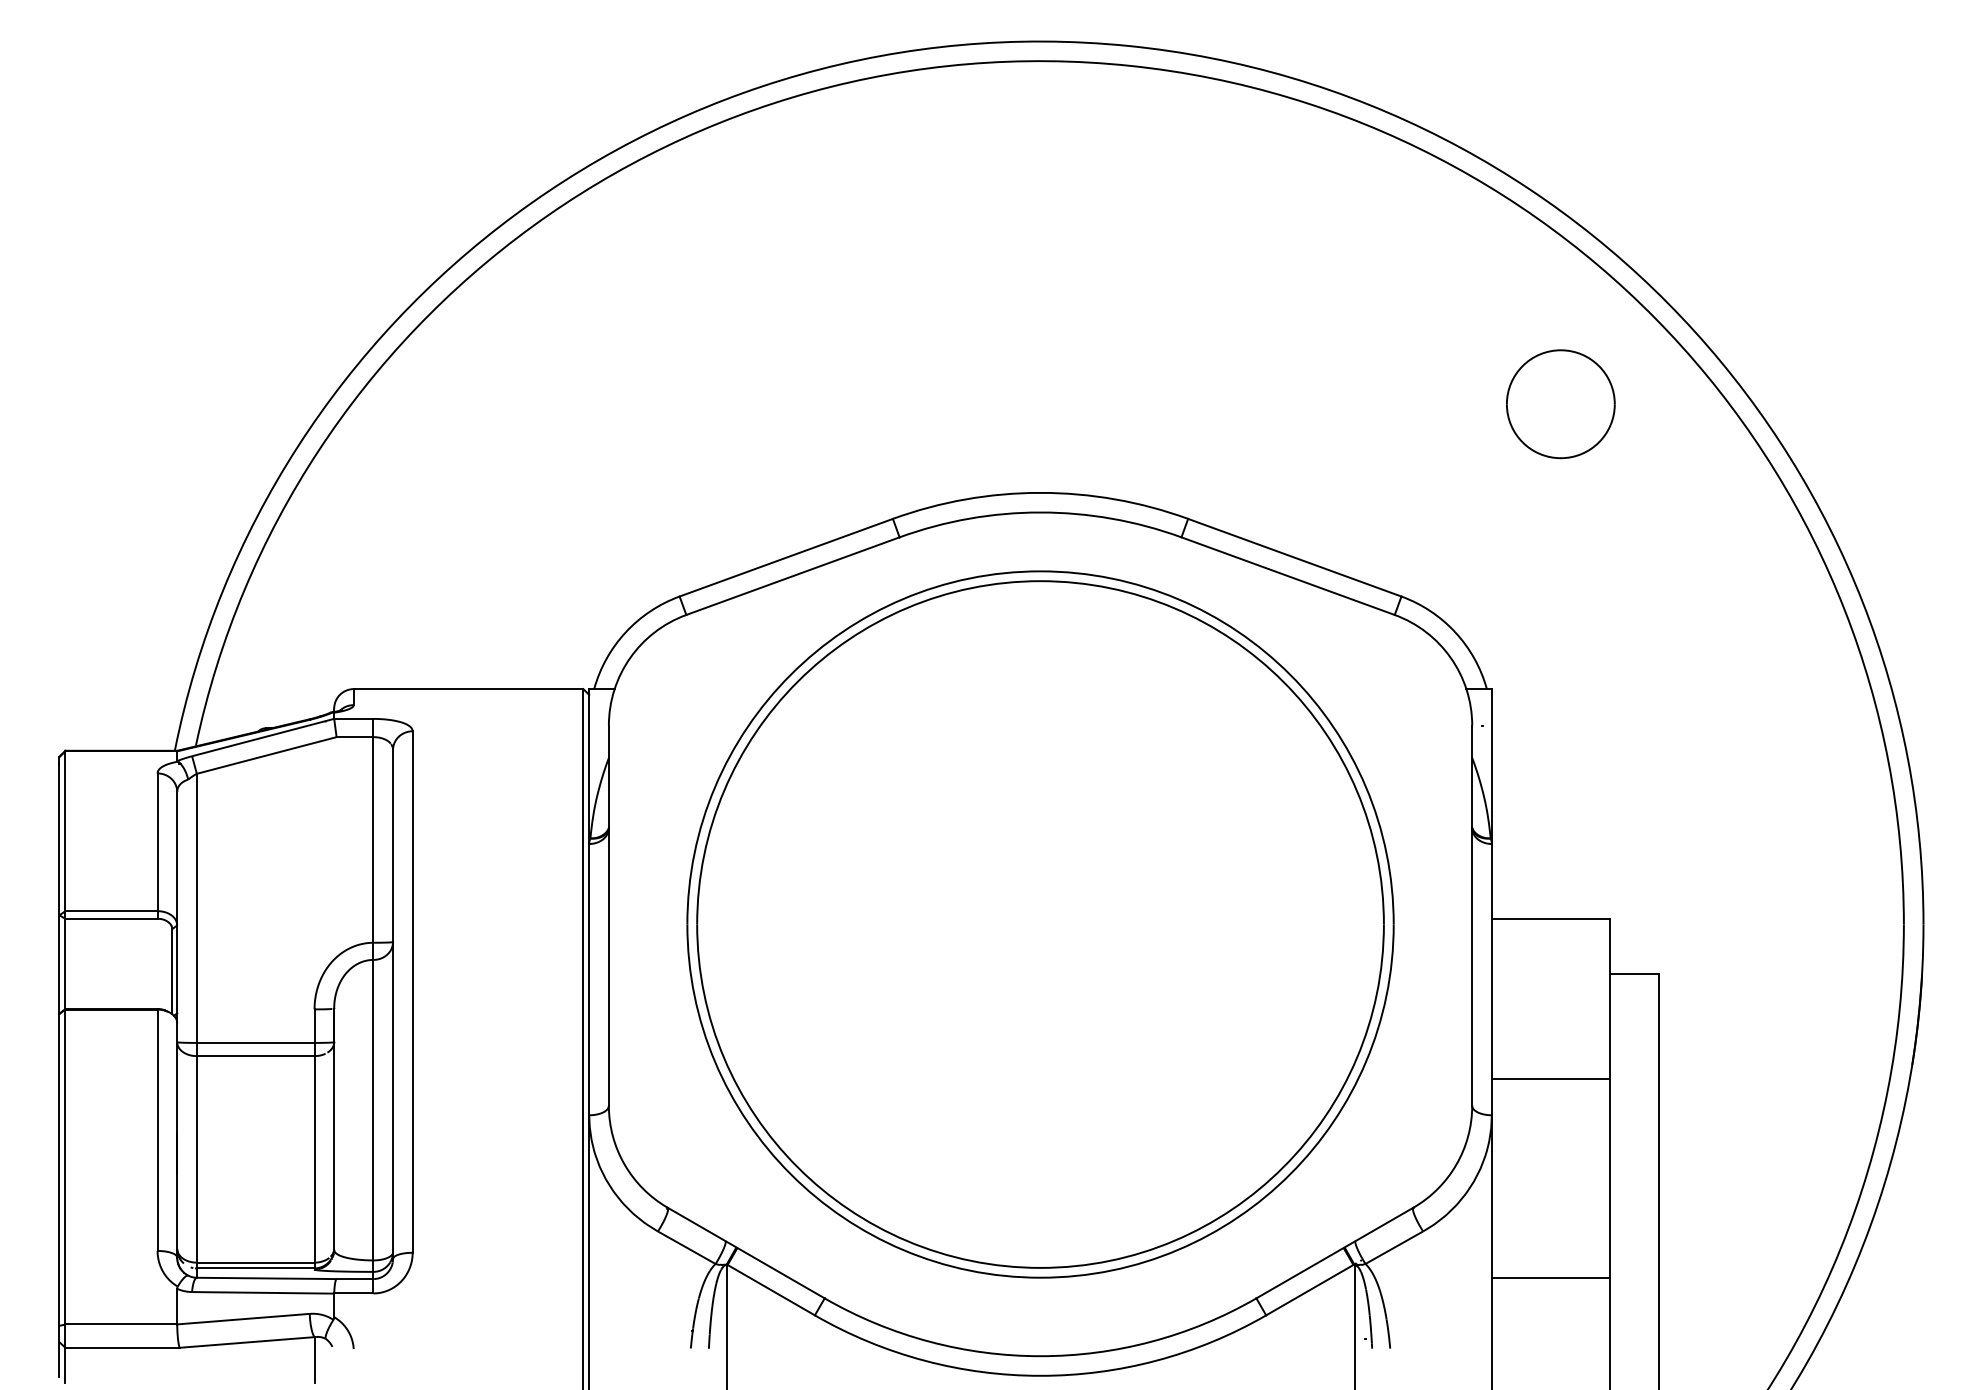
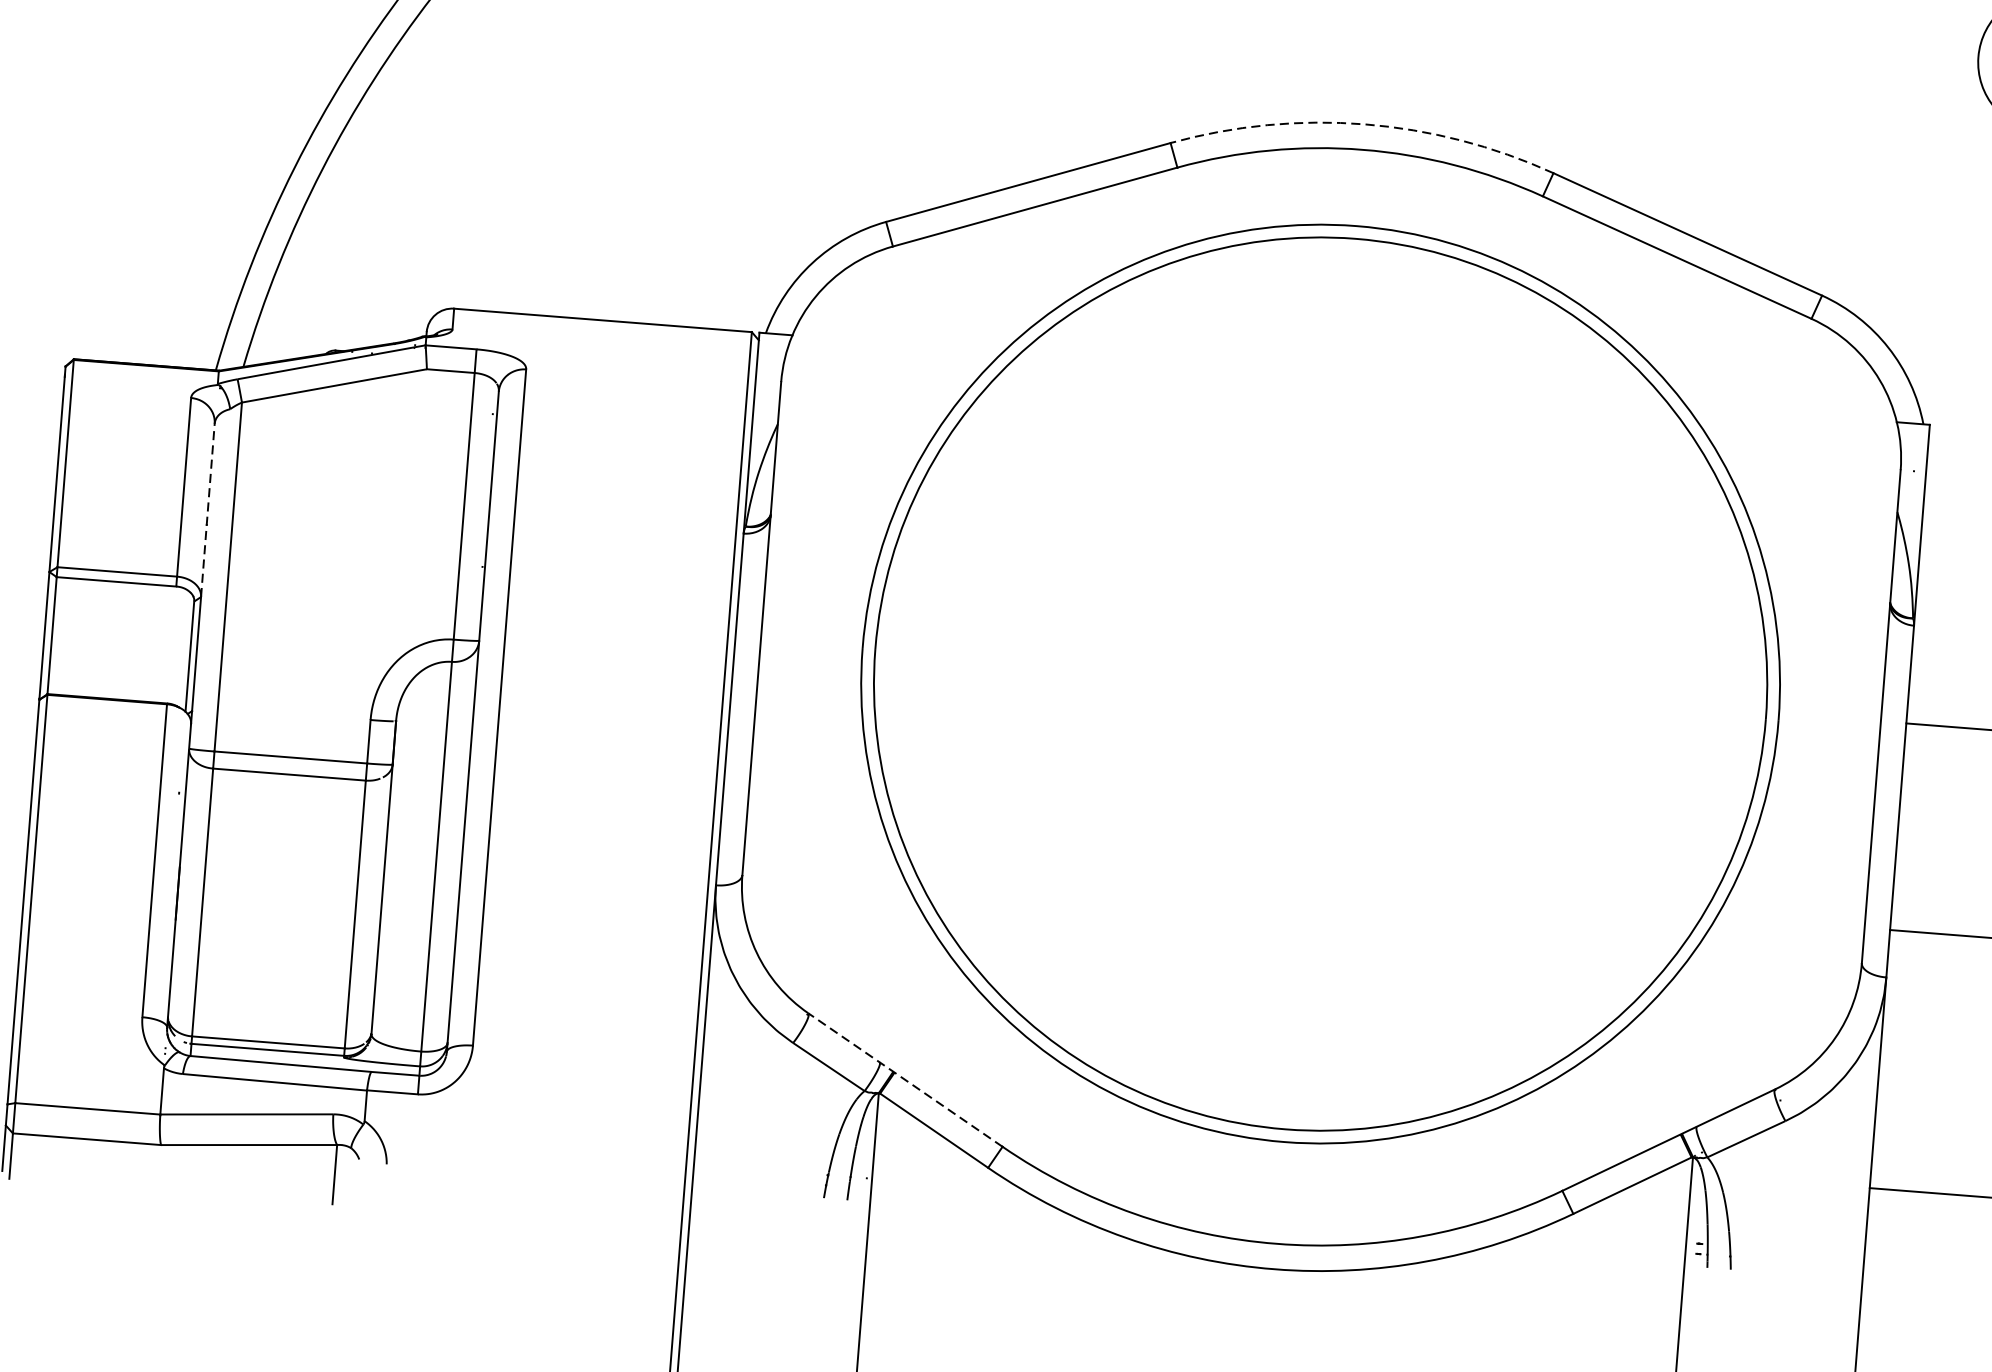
arc: (1040, 492) -> (1364, 123), solid -> dashed
line: (177, 858) -> (208, 510), solid -> dashed
line: (746, 1253) -> (905, 1080), solid -> dashed

